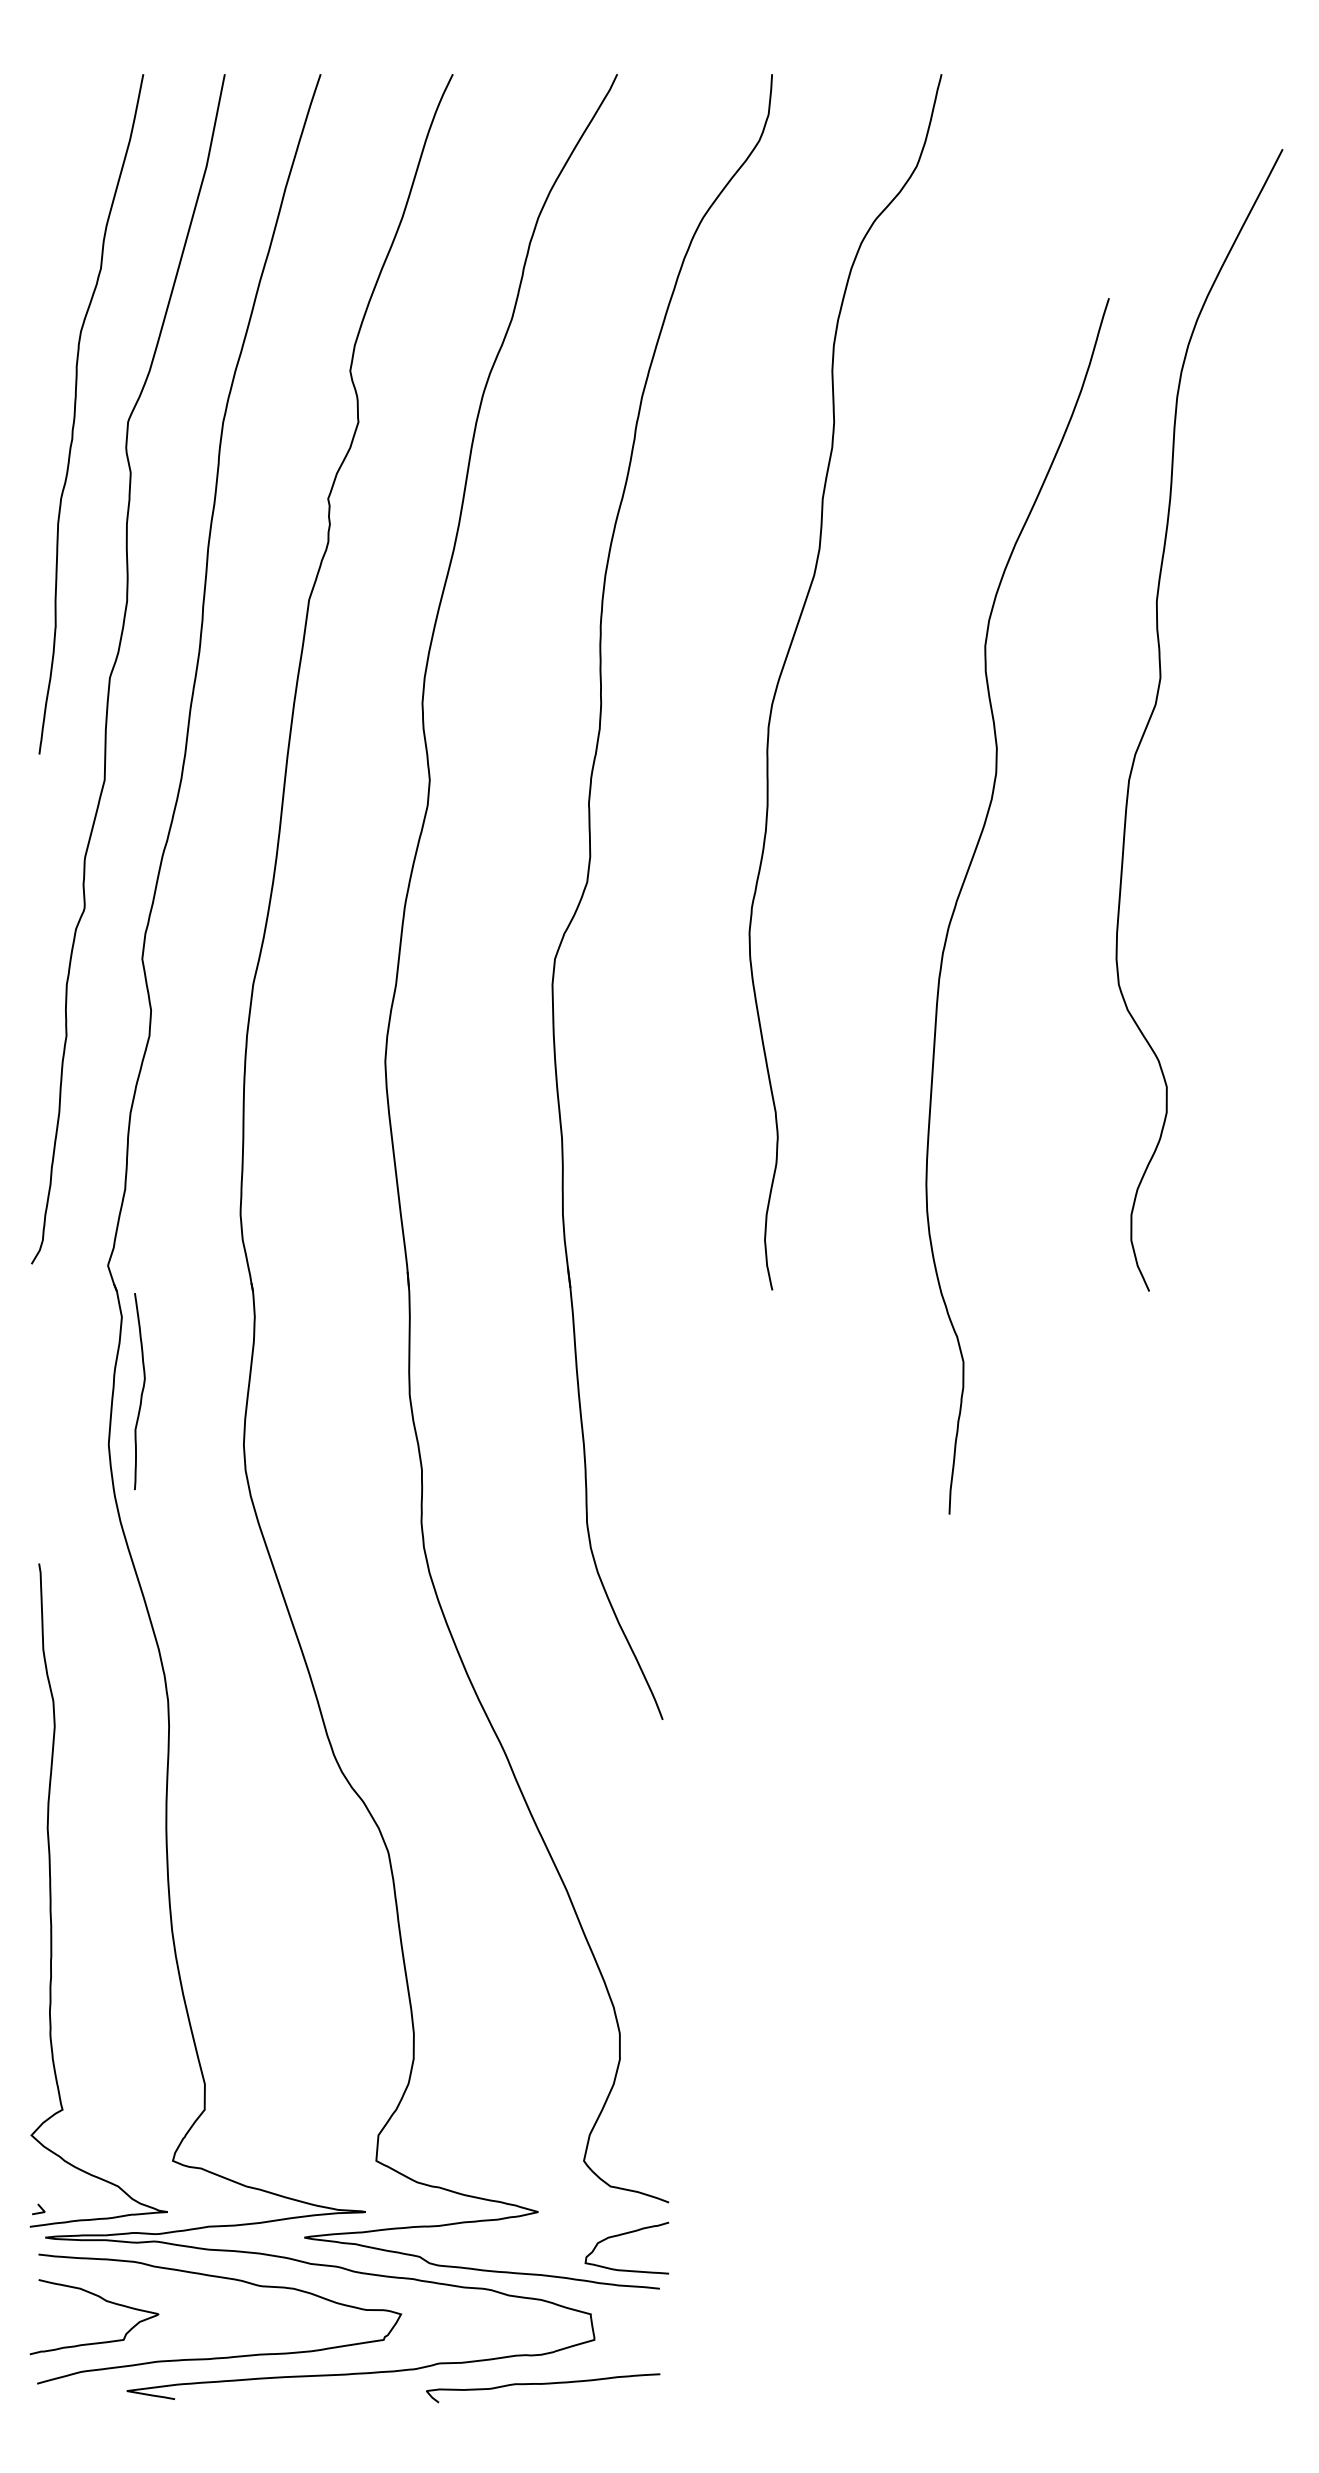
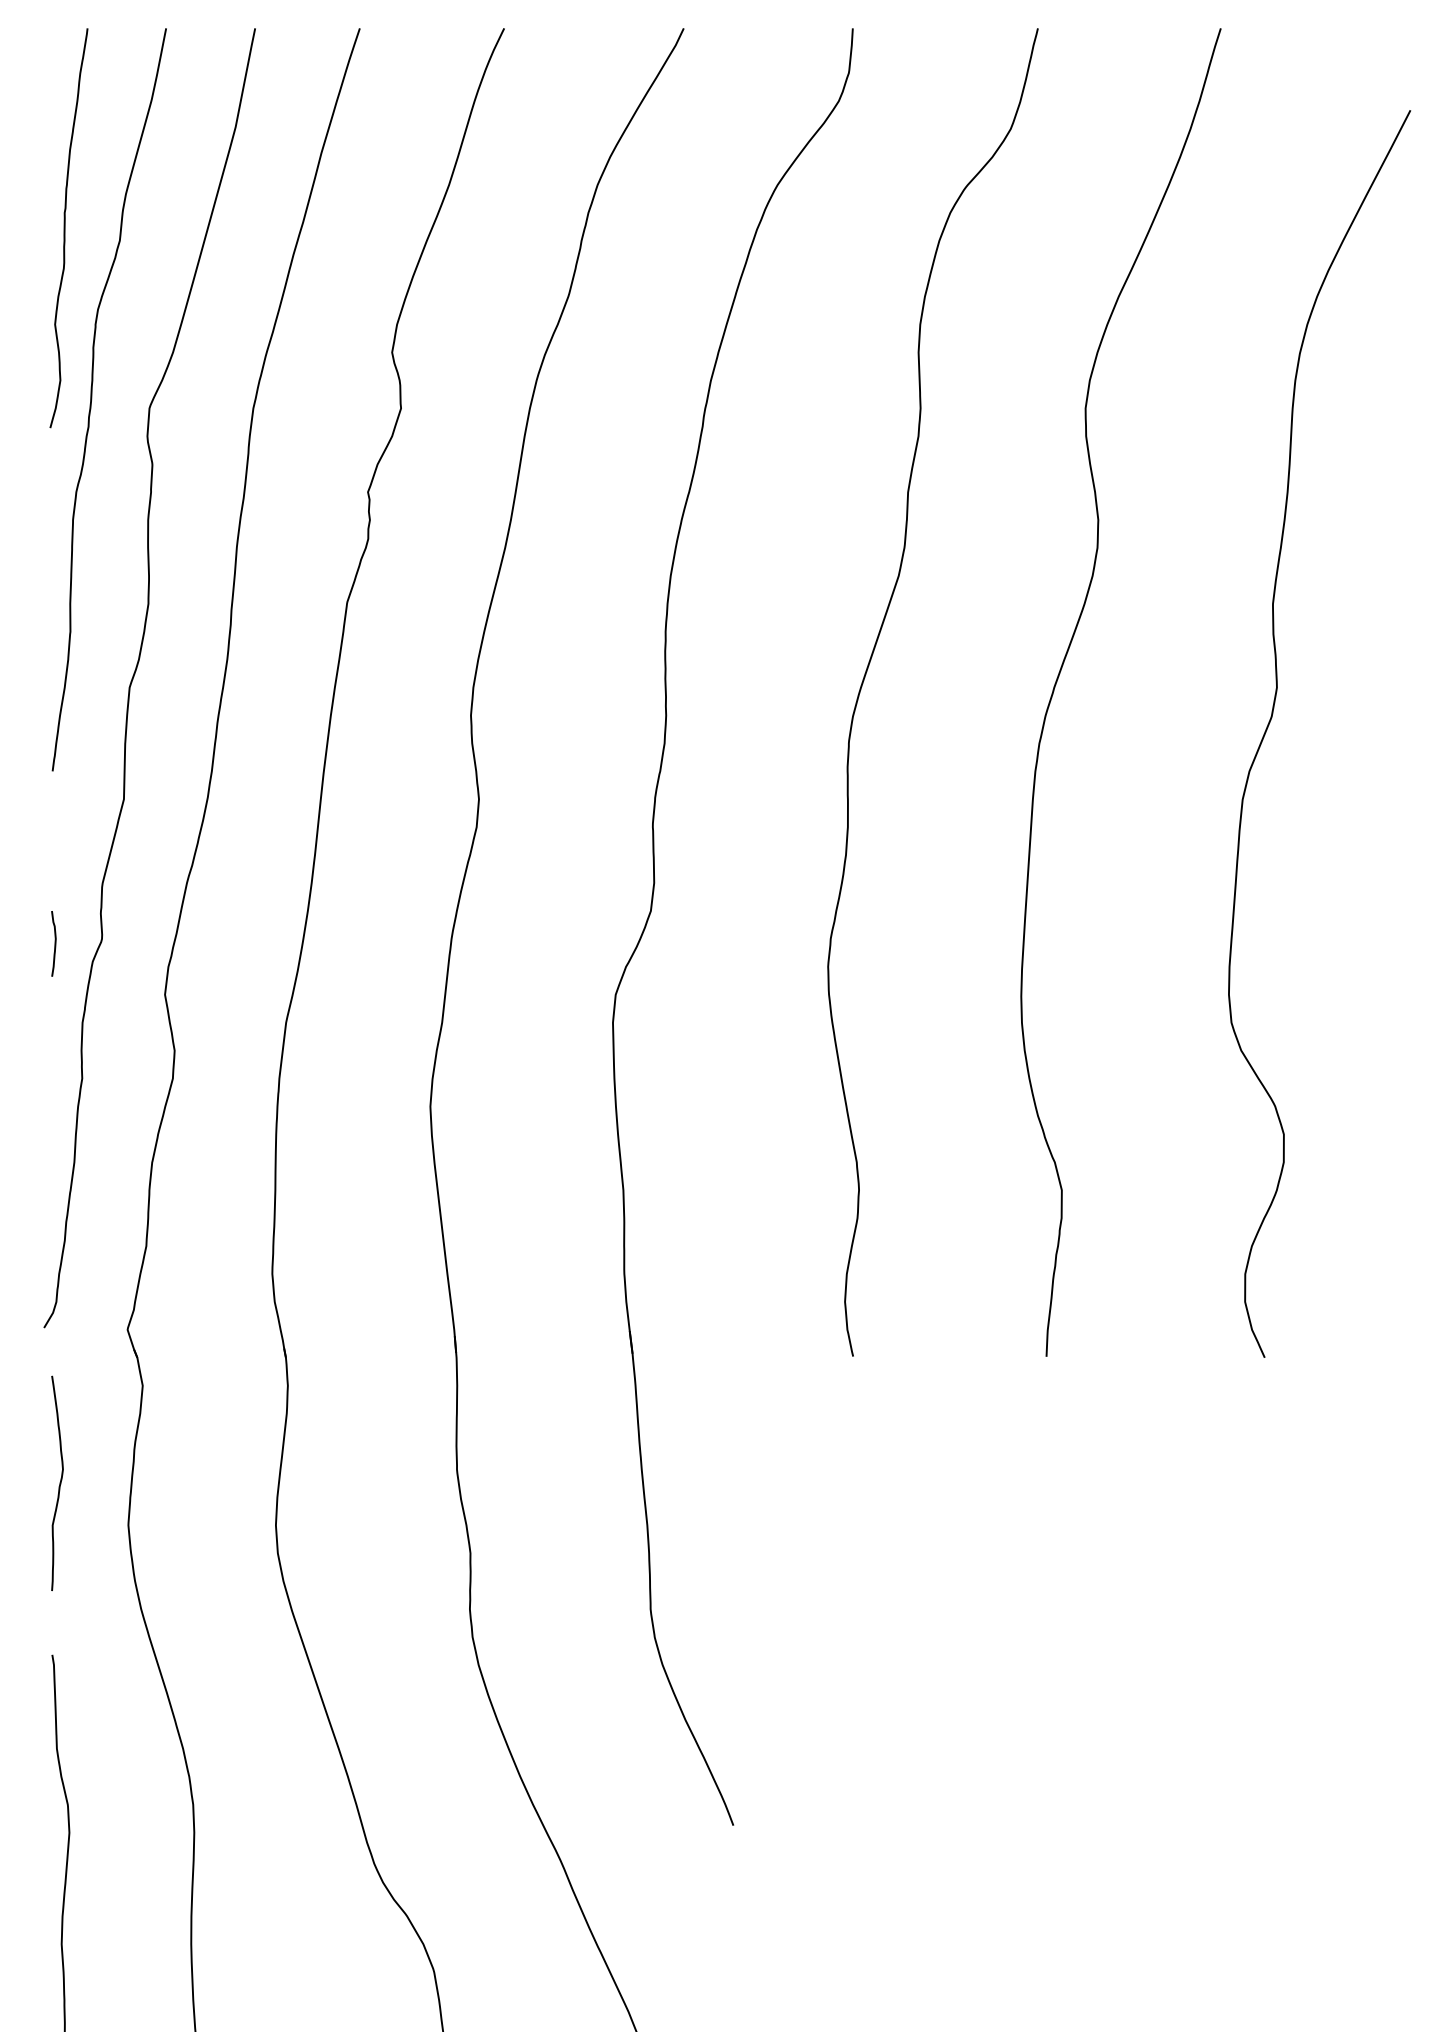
curve: (51, 257) -> (65, 228), added
curve: (962, 889) -> (1060, 674), moved
curve: (41, 912) -> (54, 943), added
curve: (141, 1391) -> (59, 1483), moved

